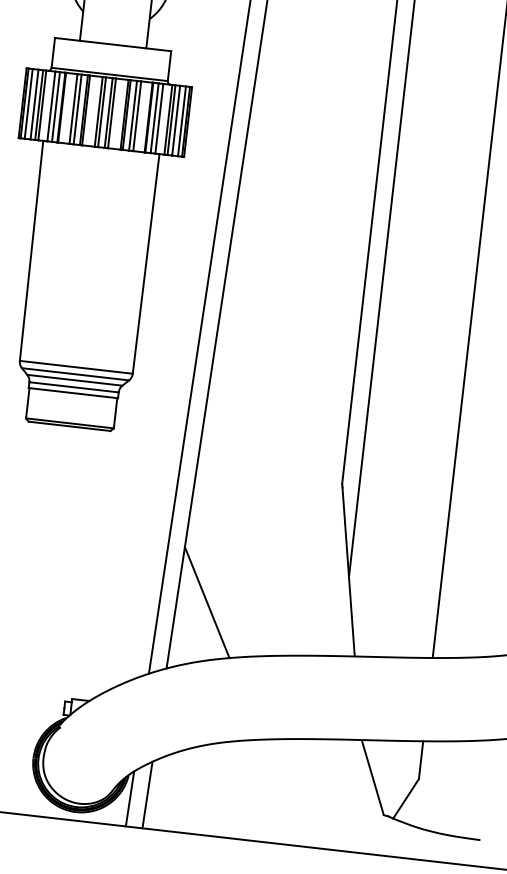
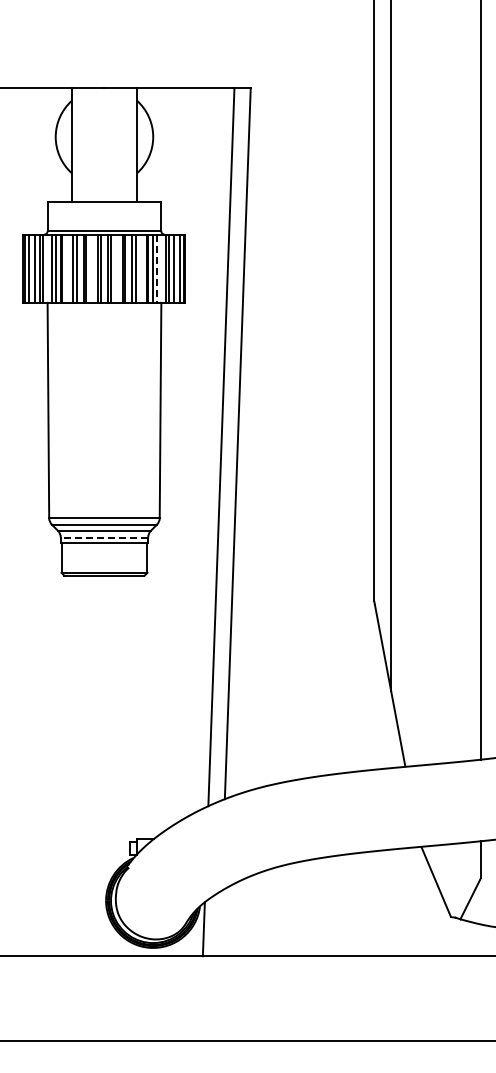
line: (159, 119) -> (157, 269), solid -> dashed
line: (74, 387) -> (104, 537), solid -> dashed
line: (206, 602) -> (256, 730), removed
line: (147, 794) -> (220, 923), removed

